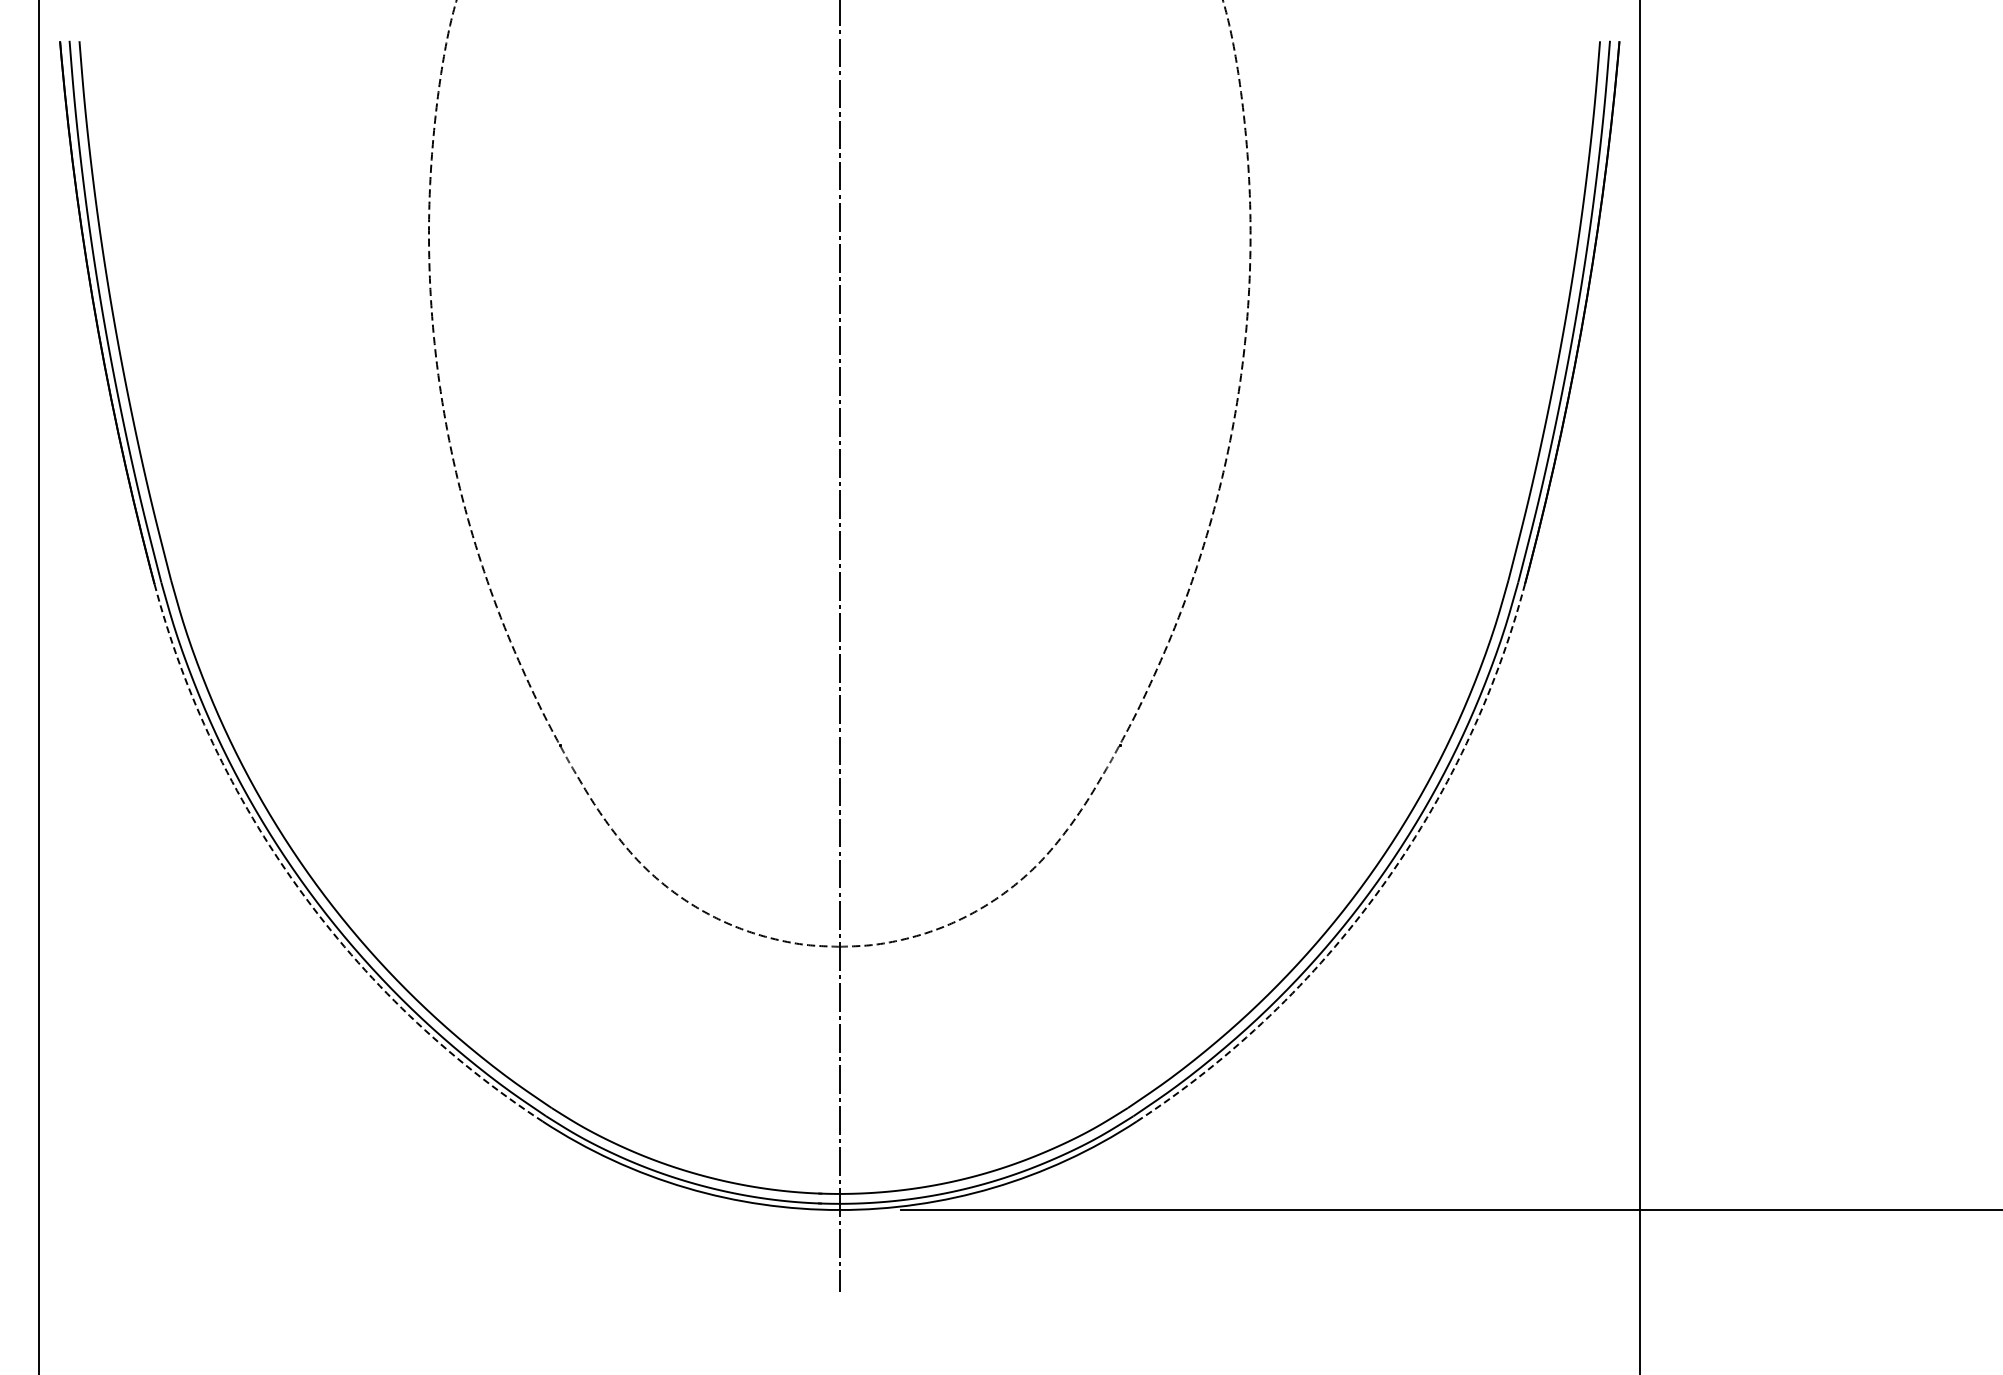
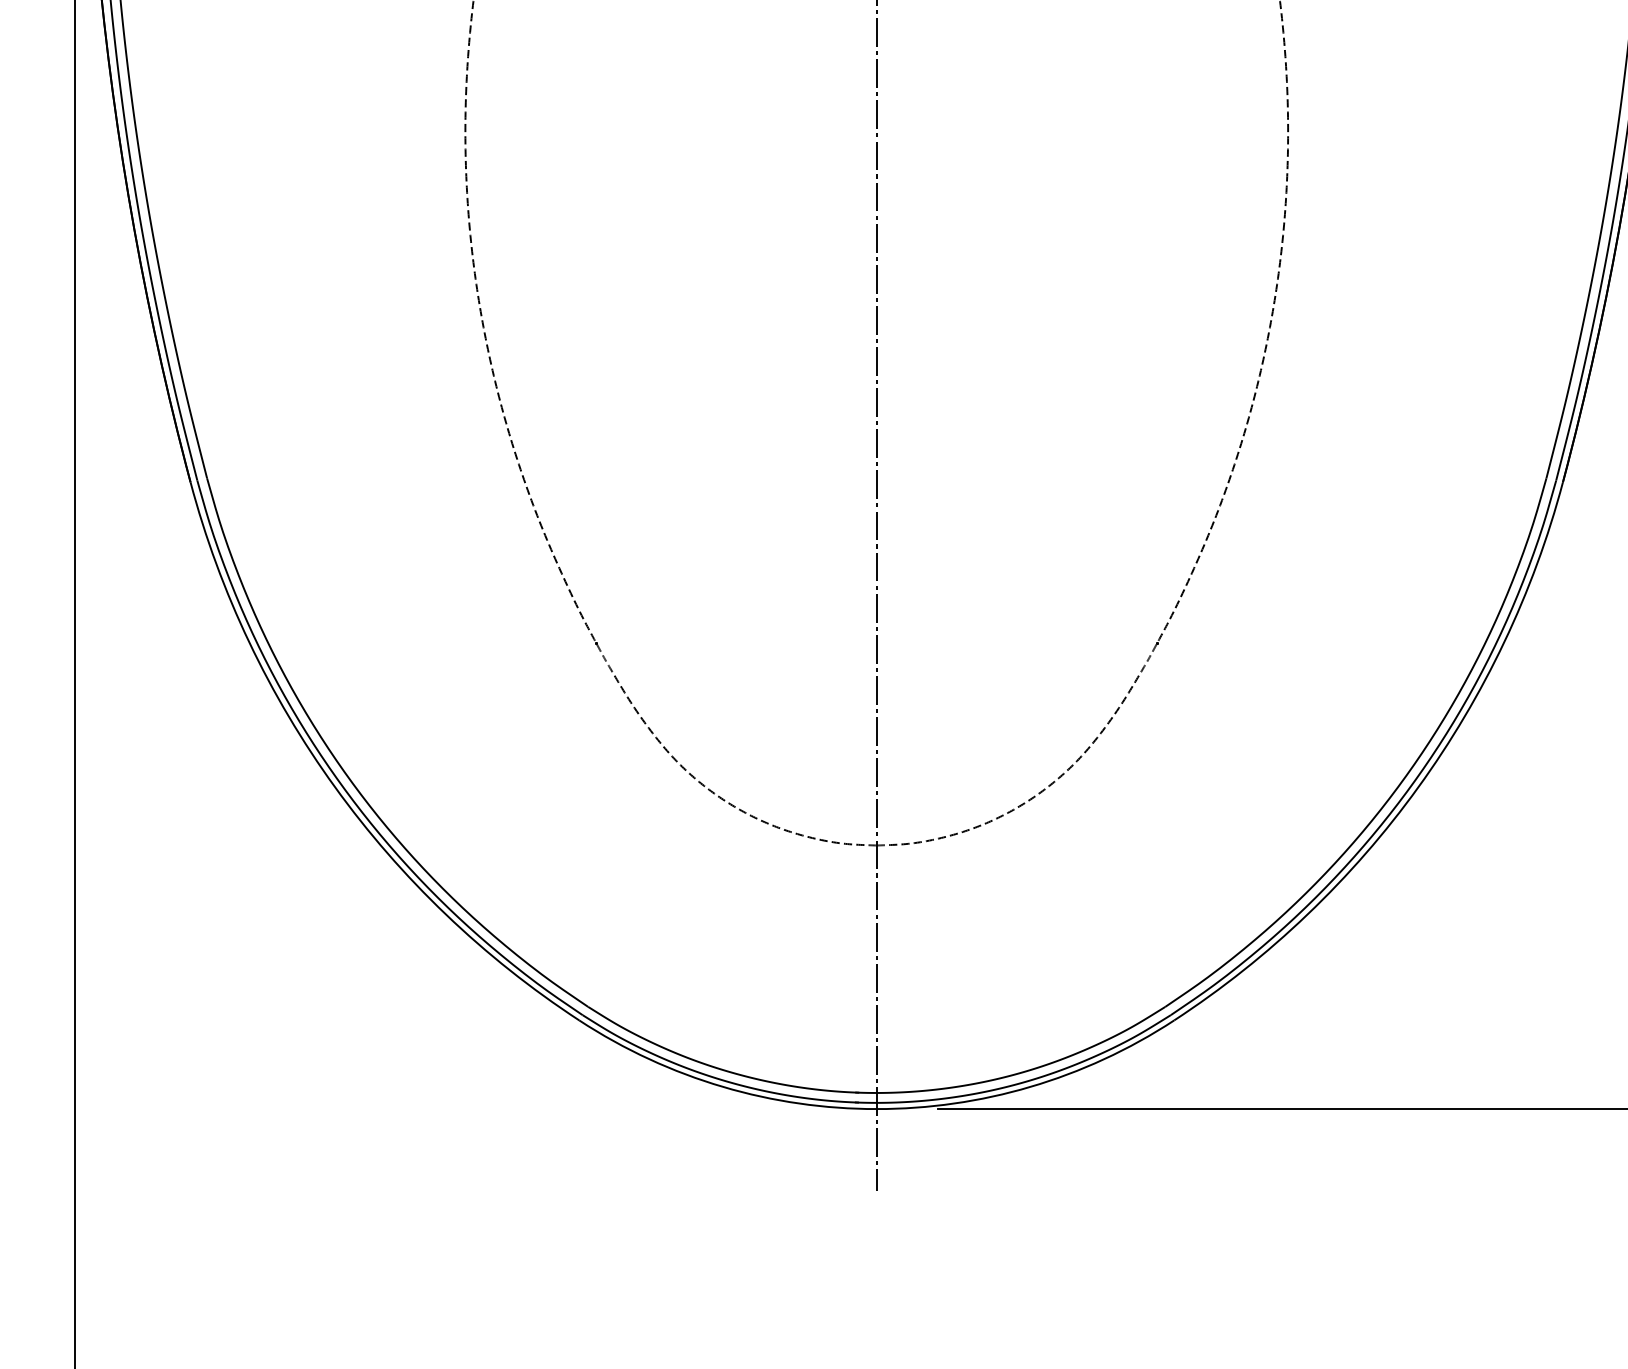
arc: (298, 888) -> (334, 787), dashed -> solid
arc: (1380, 888) -> (1418, 787), dashed -> solid

